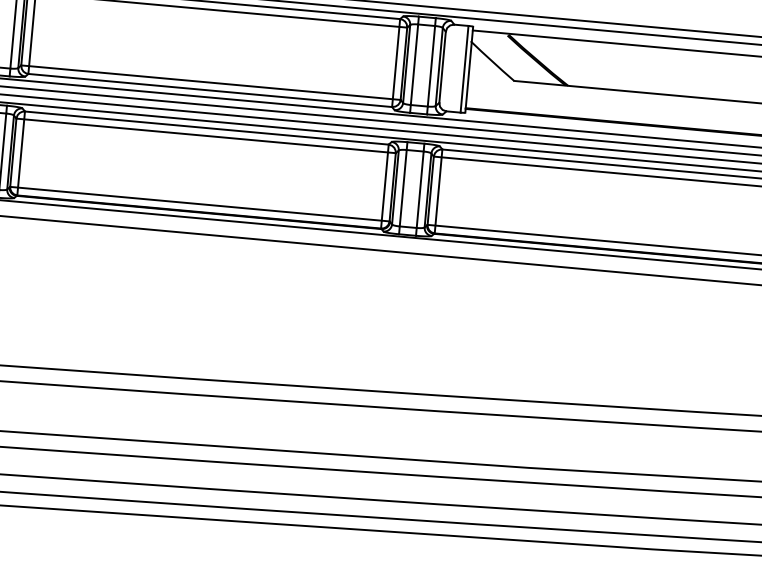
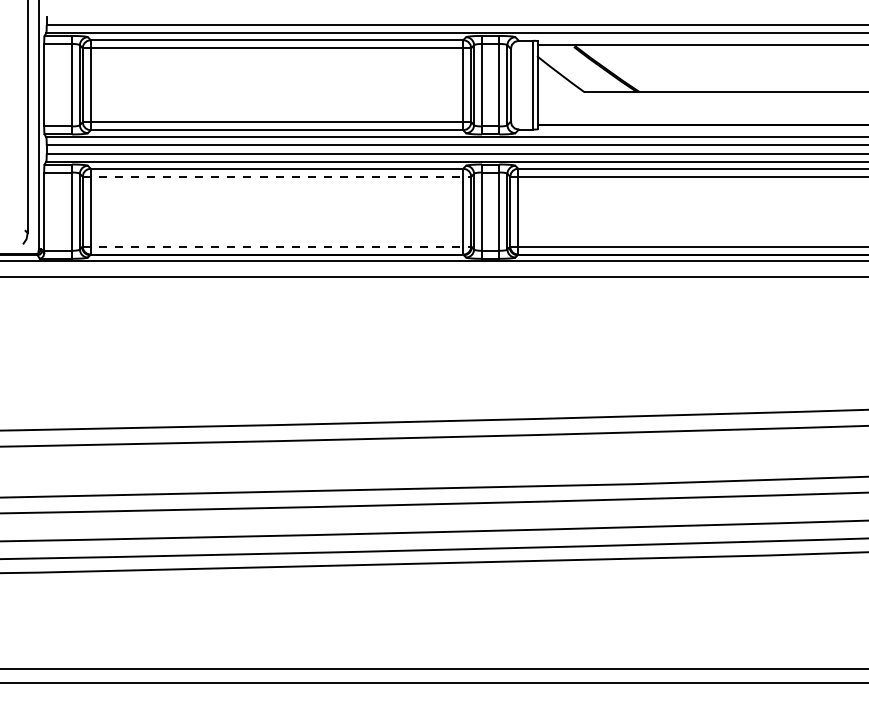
line: (206, 135) -> (277, 176), solid -> dashed
line: (200, 204) -> (277, 246), solid -> dashed

